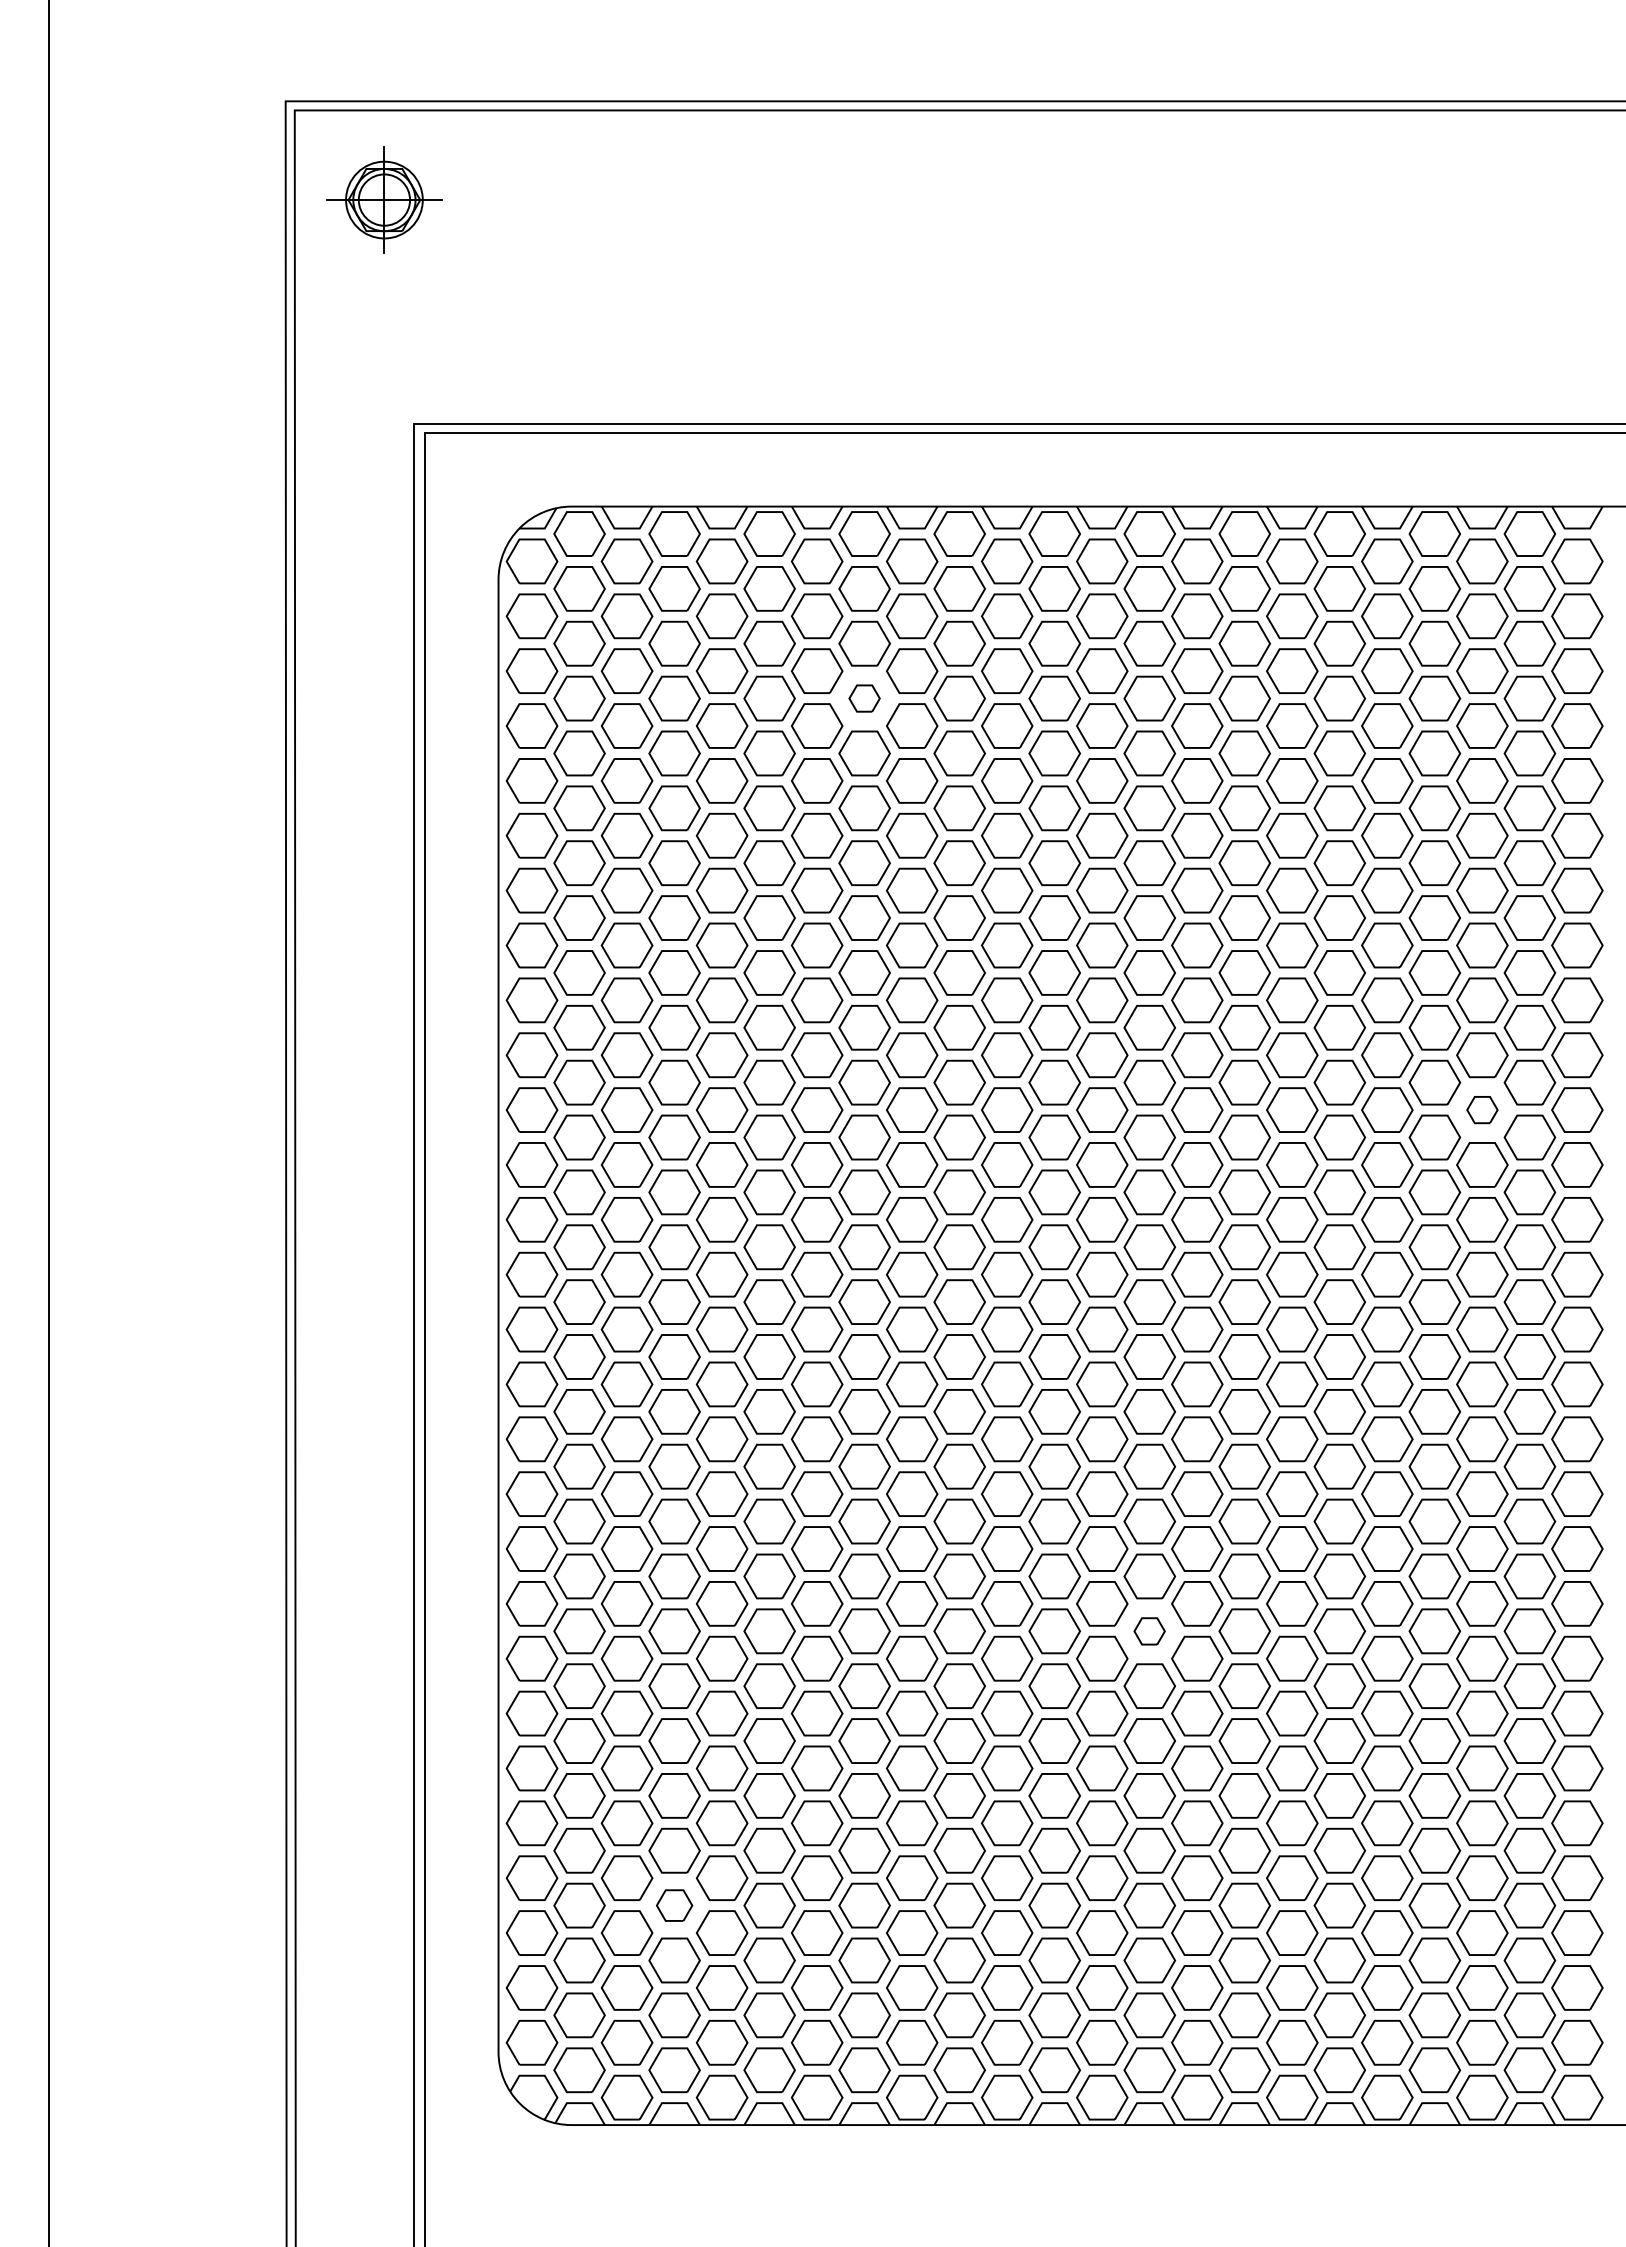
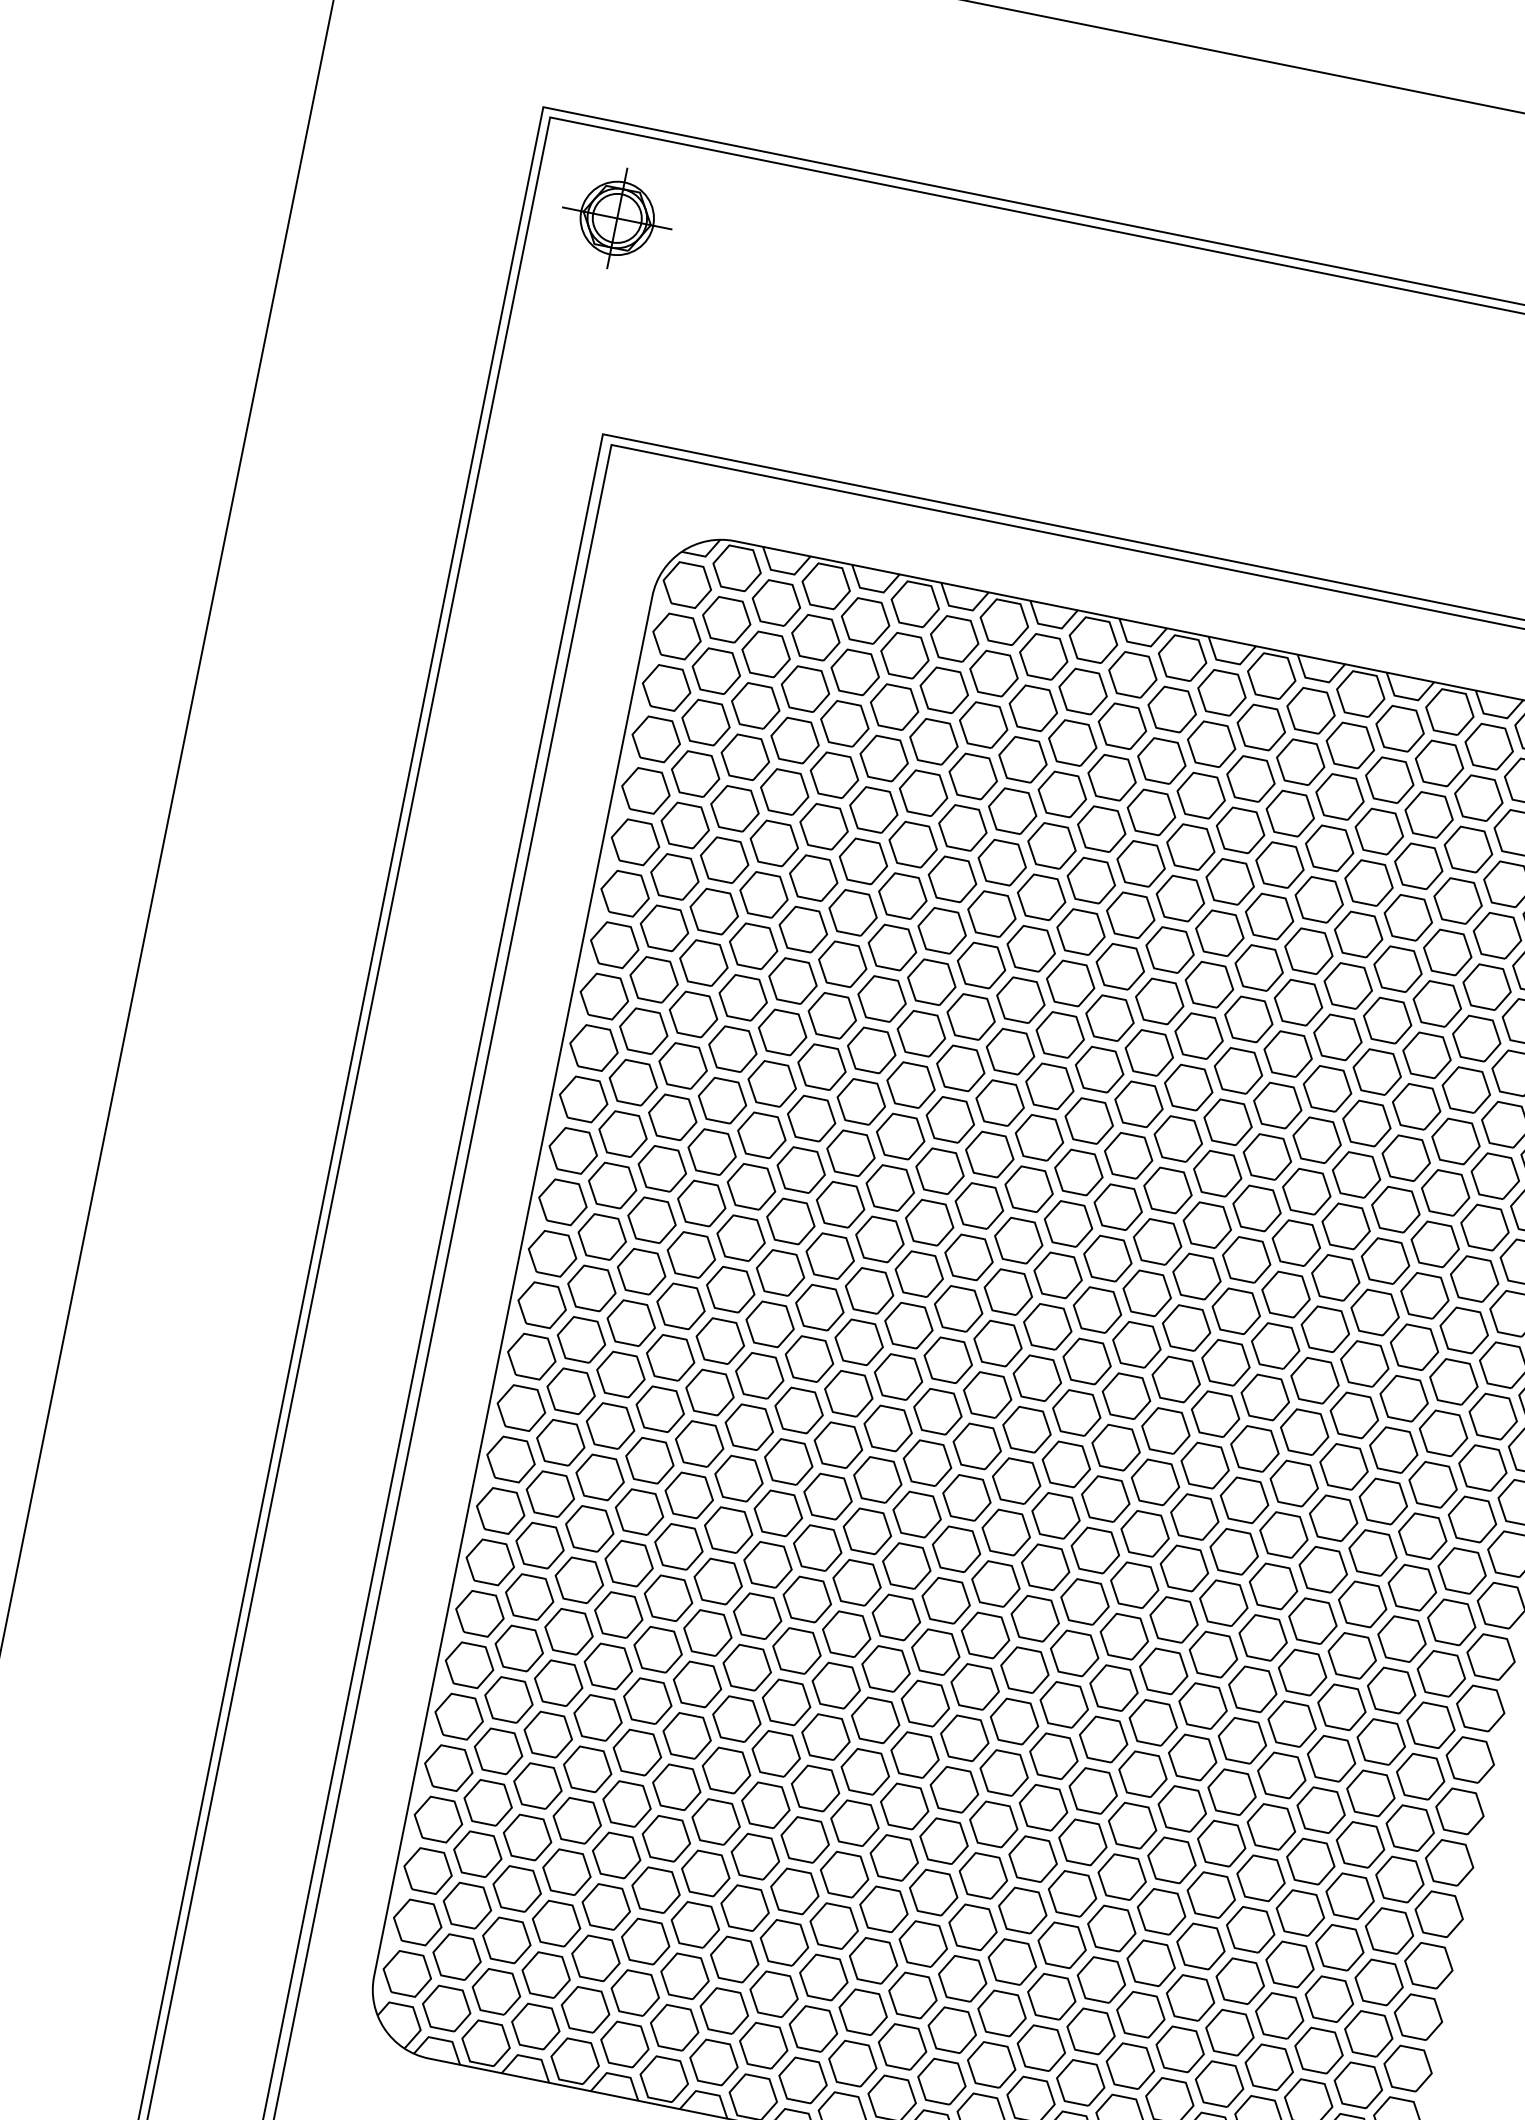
part: (864, 698) -> (973, 776), size x1.67
part: (1482, 1109) -> (1474, 1278), size x1.67
part: (1149, 1631) -> (1063, 1705), size x1.67
part: (674, 1905) -> (566, 1872), size x1.43

